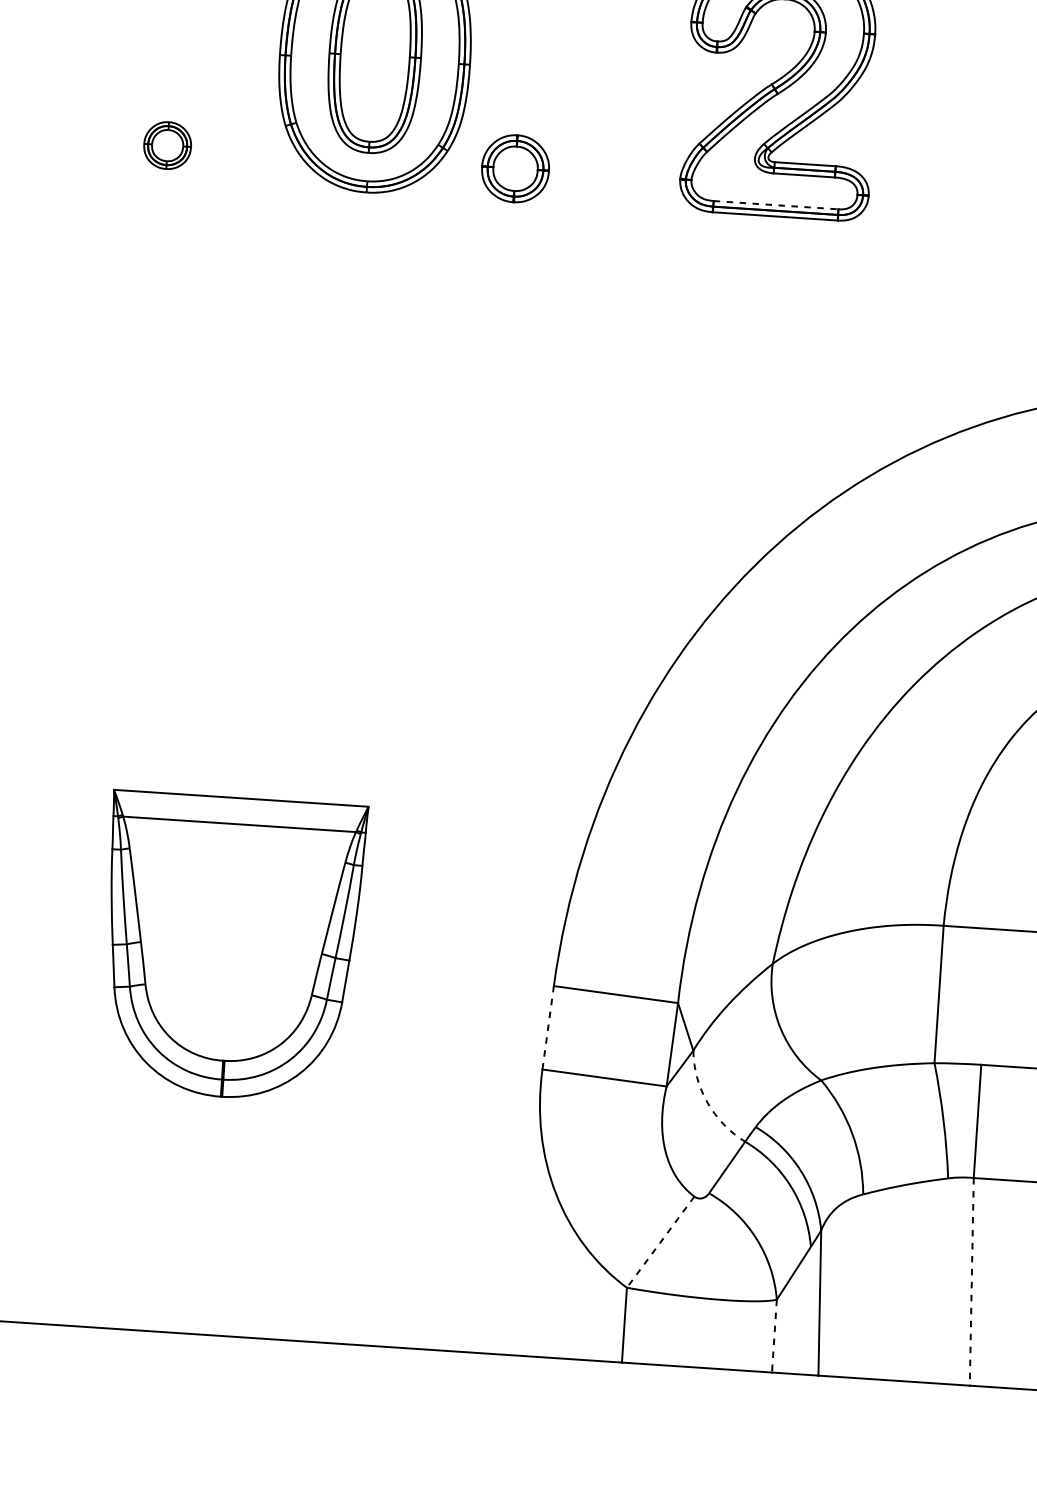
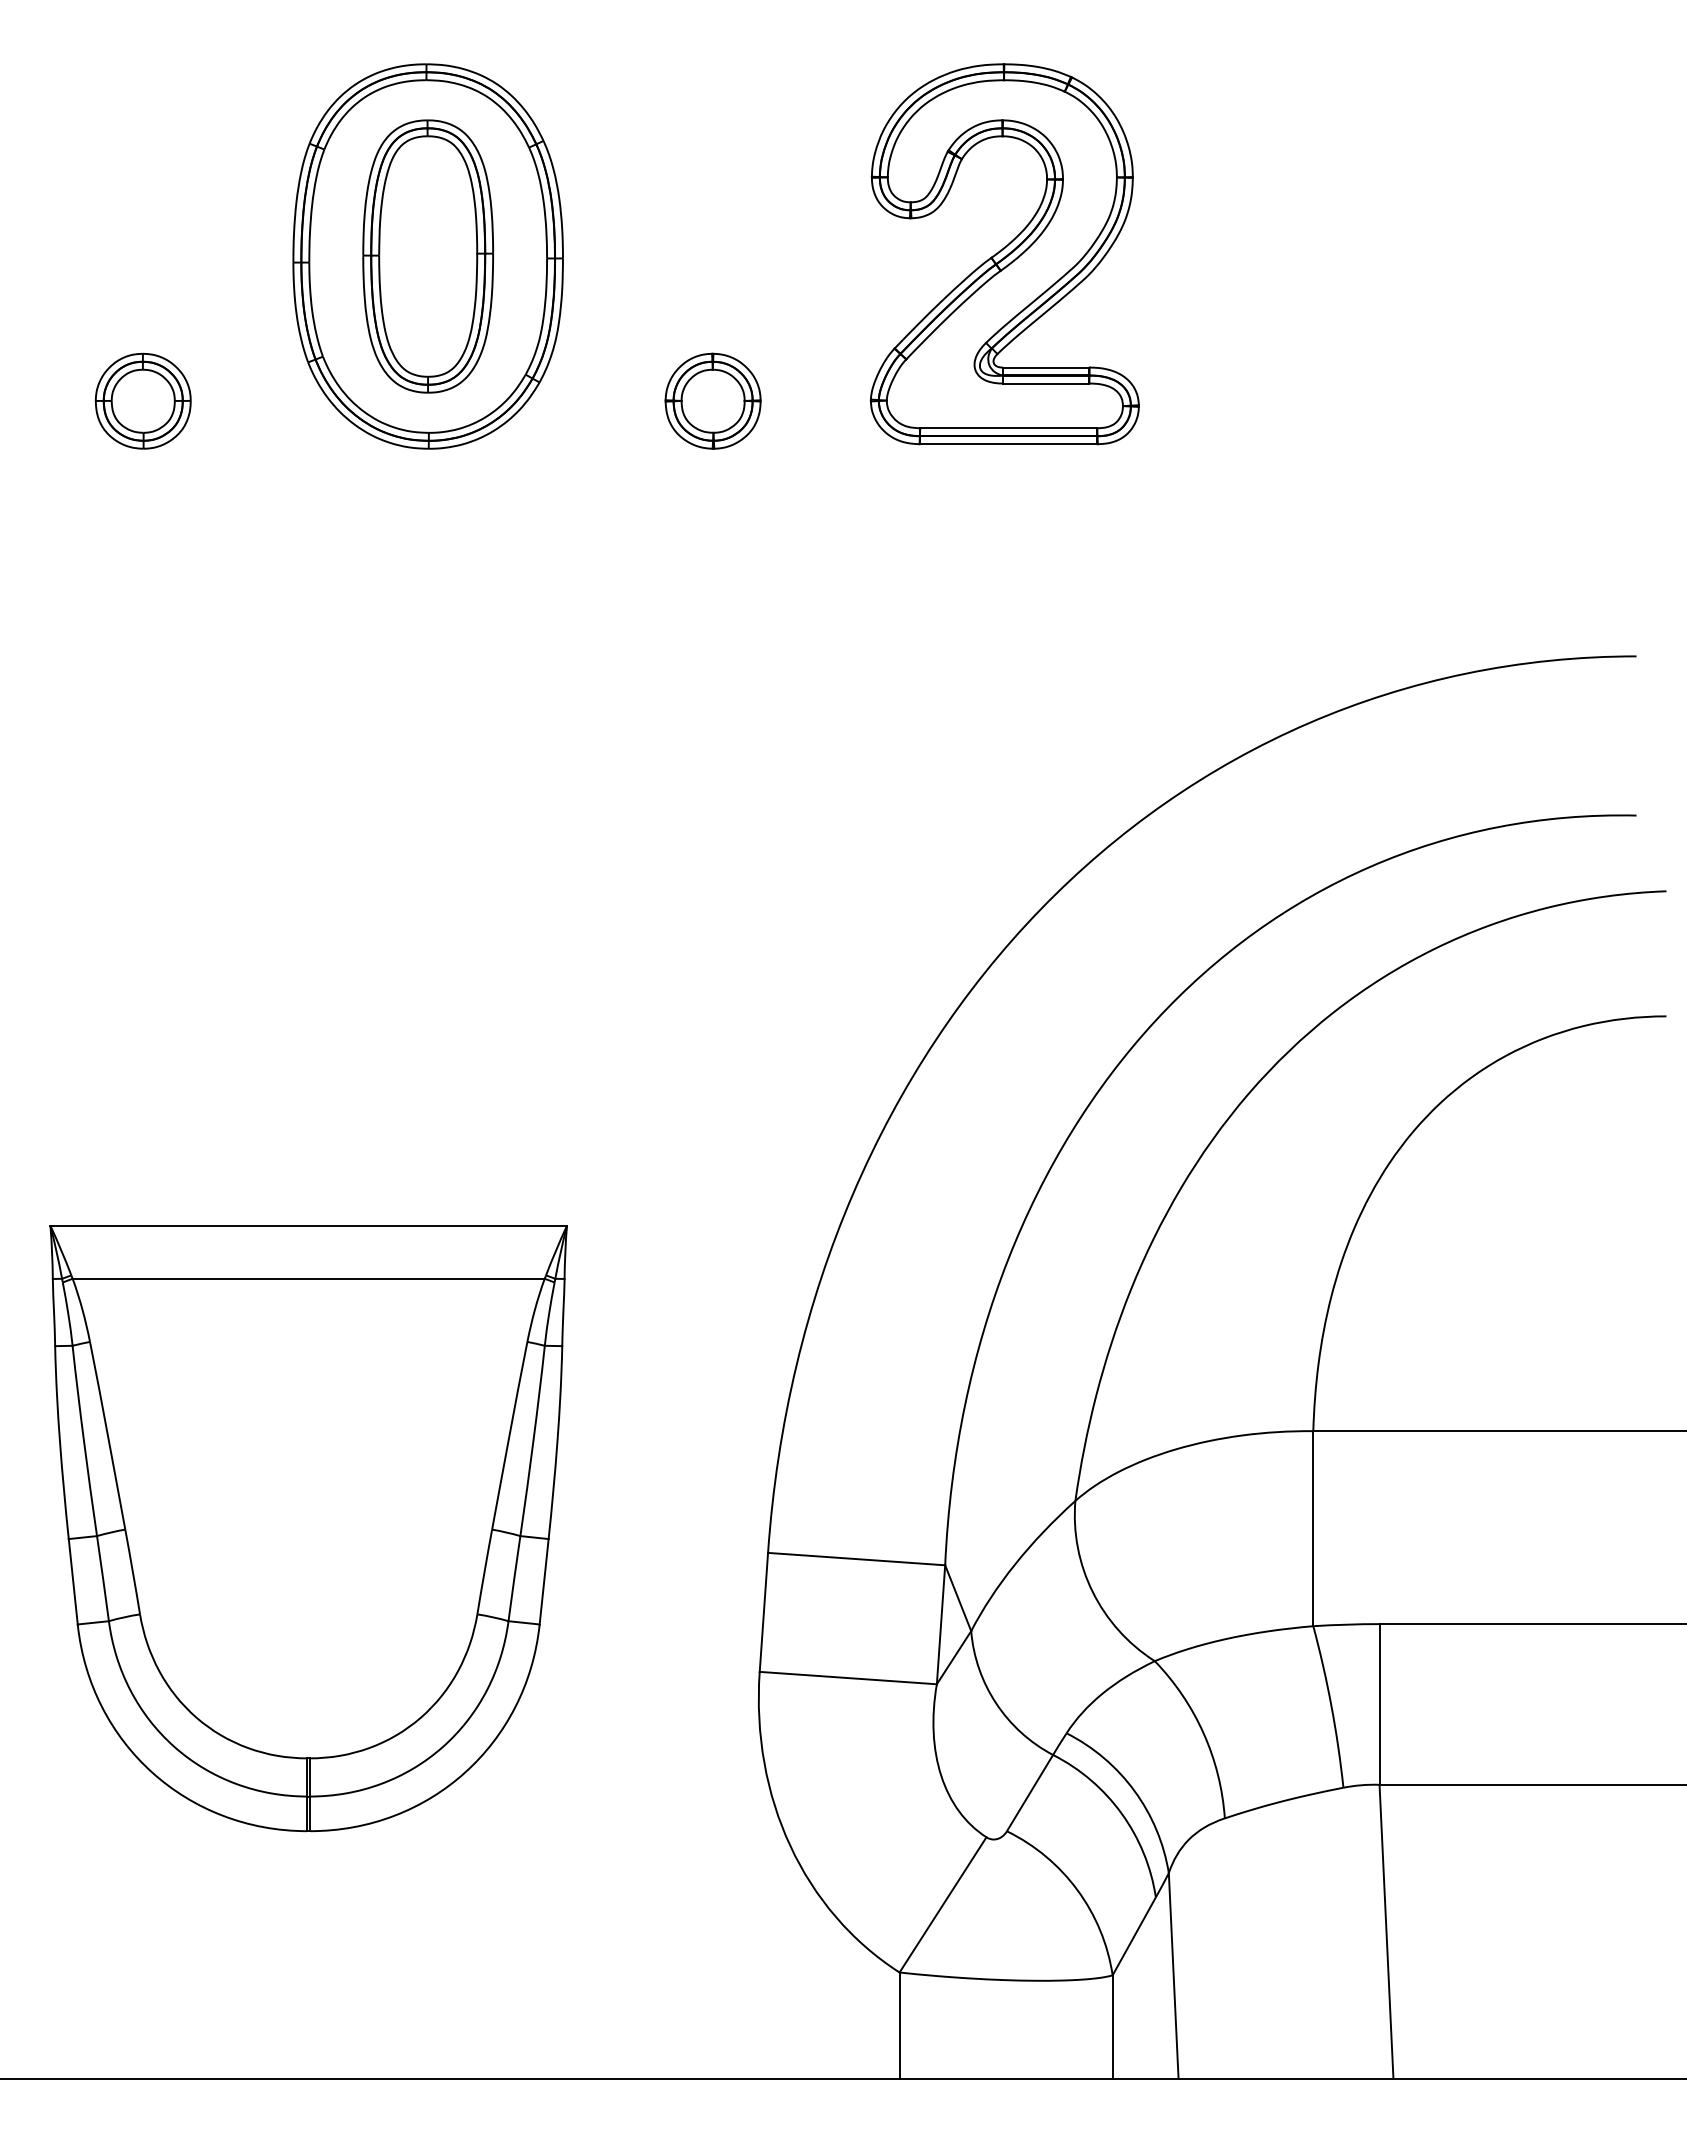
part: (167, 145) -> (142, 400), size x1.43
part: (515, 168) -> (712, 400), moved
line: (775, 205) -> (1008, 428), dashed -> solid
part: (231, 947) -> (308, 1528), size x1.43
line: (547, 1027) -> (763, 1612), dashed -> solid
arc: (707, 1102) -> (996, 1703), dashed -> solid
line: (660, 1242) -> (942, 1905), dashed -> solid
line: (971, 1282) -> (1386, 1932), dashed -> solid
line: (774, 1336) -> (1112, 2027), dashed -> solid

